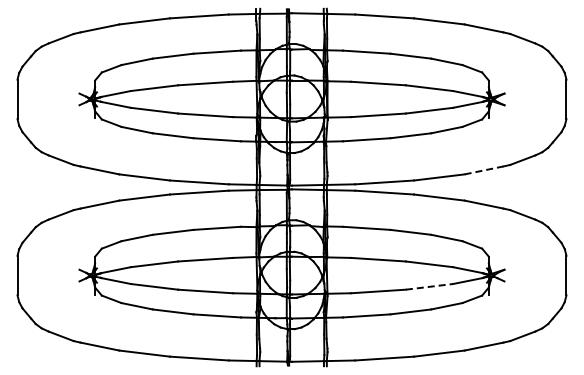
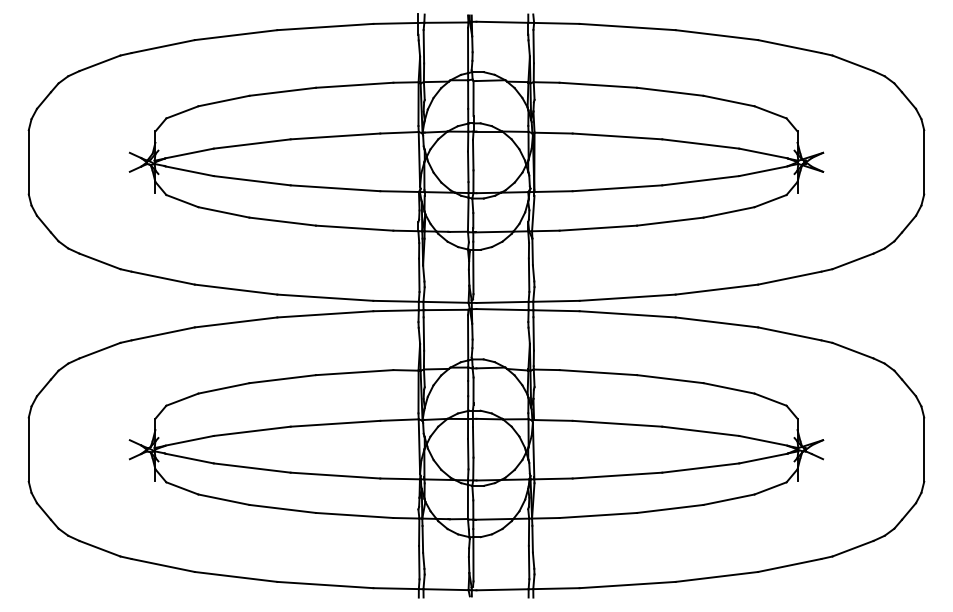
line: (484, 170) -> (790, 278), dashed -> solid
line: (429, 286) -> (700, 467), dashed -> solid

